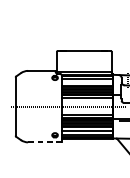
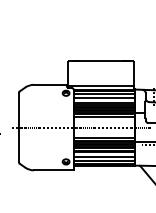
line: (87, 81) -> (104, 97), added
line: (44, 142) -> (53, 170), dashed -> solid

